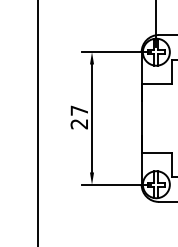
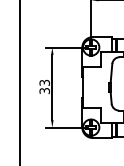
text: (79, 118) -> (44, 87), 27 -> 33

